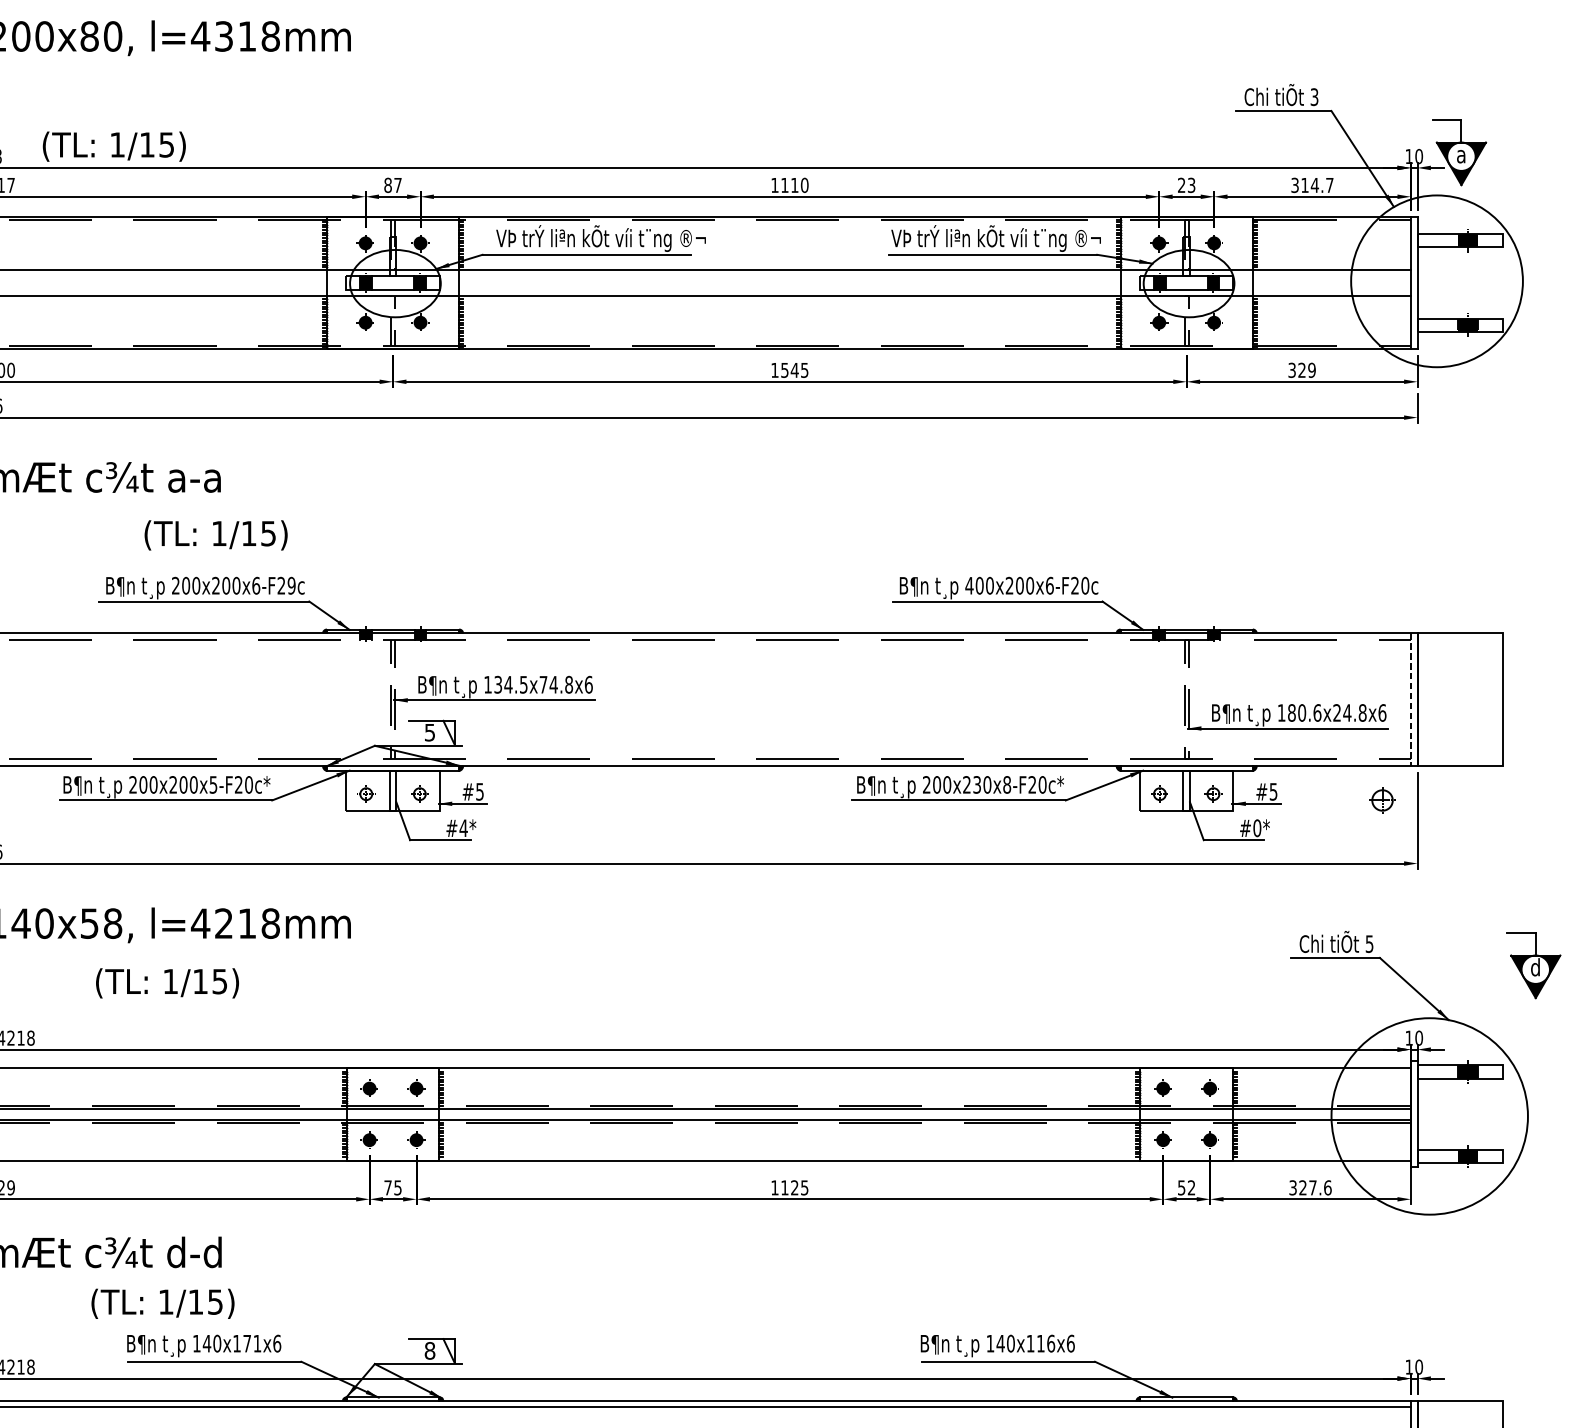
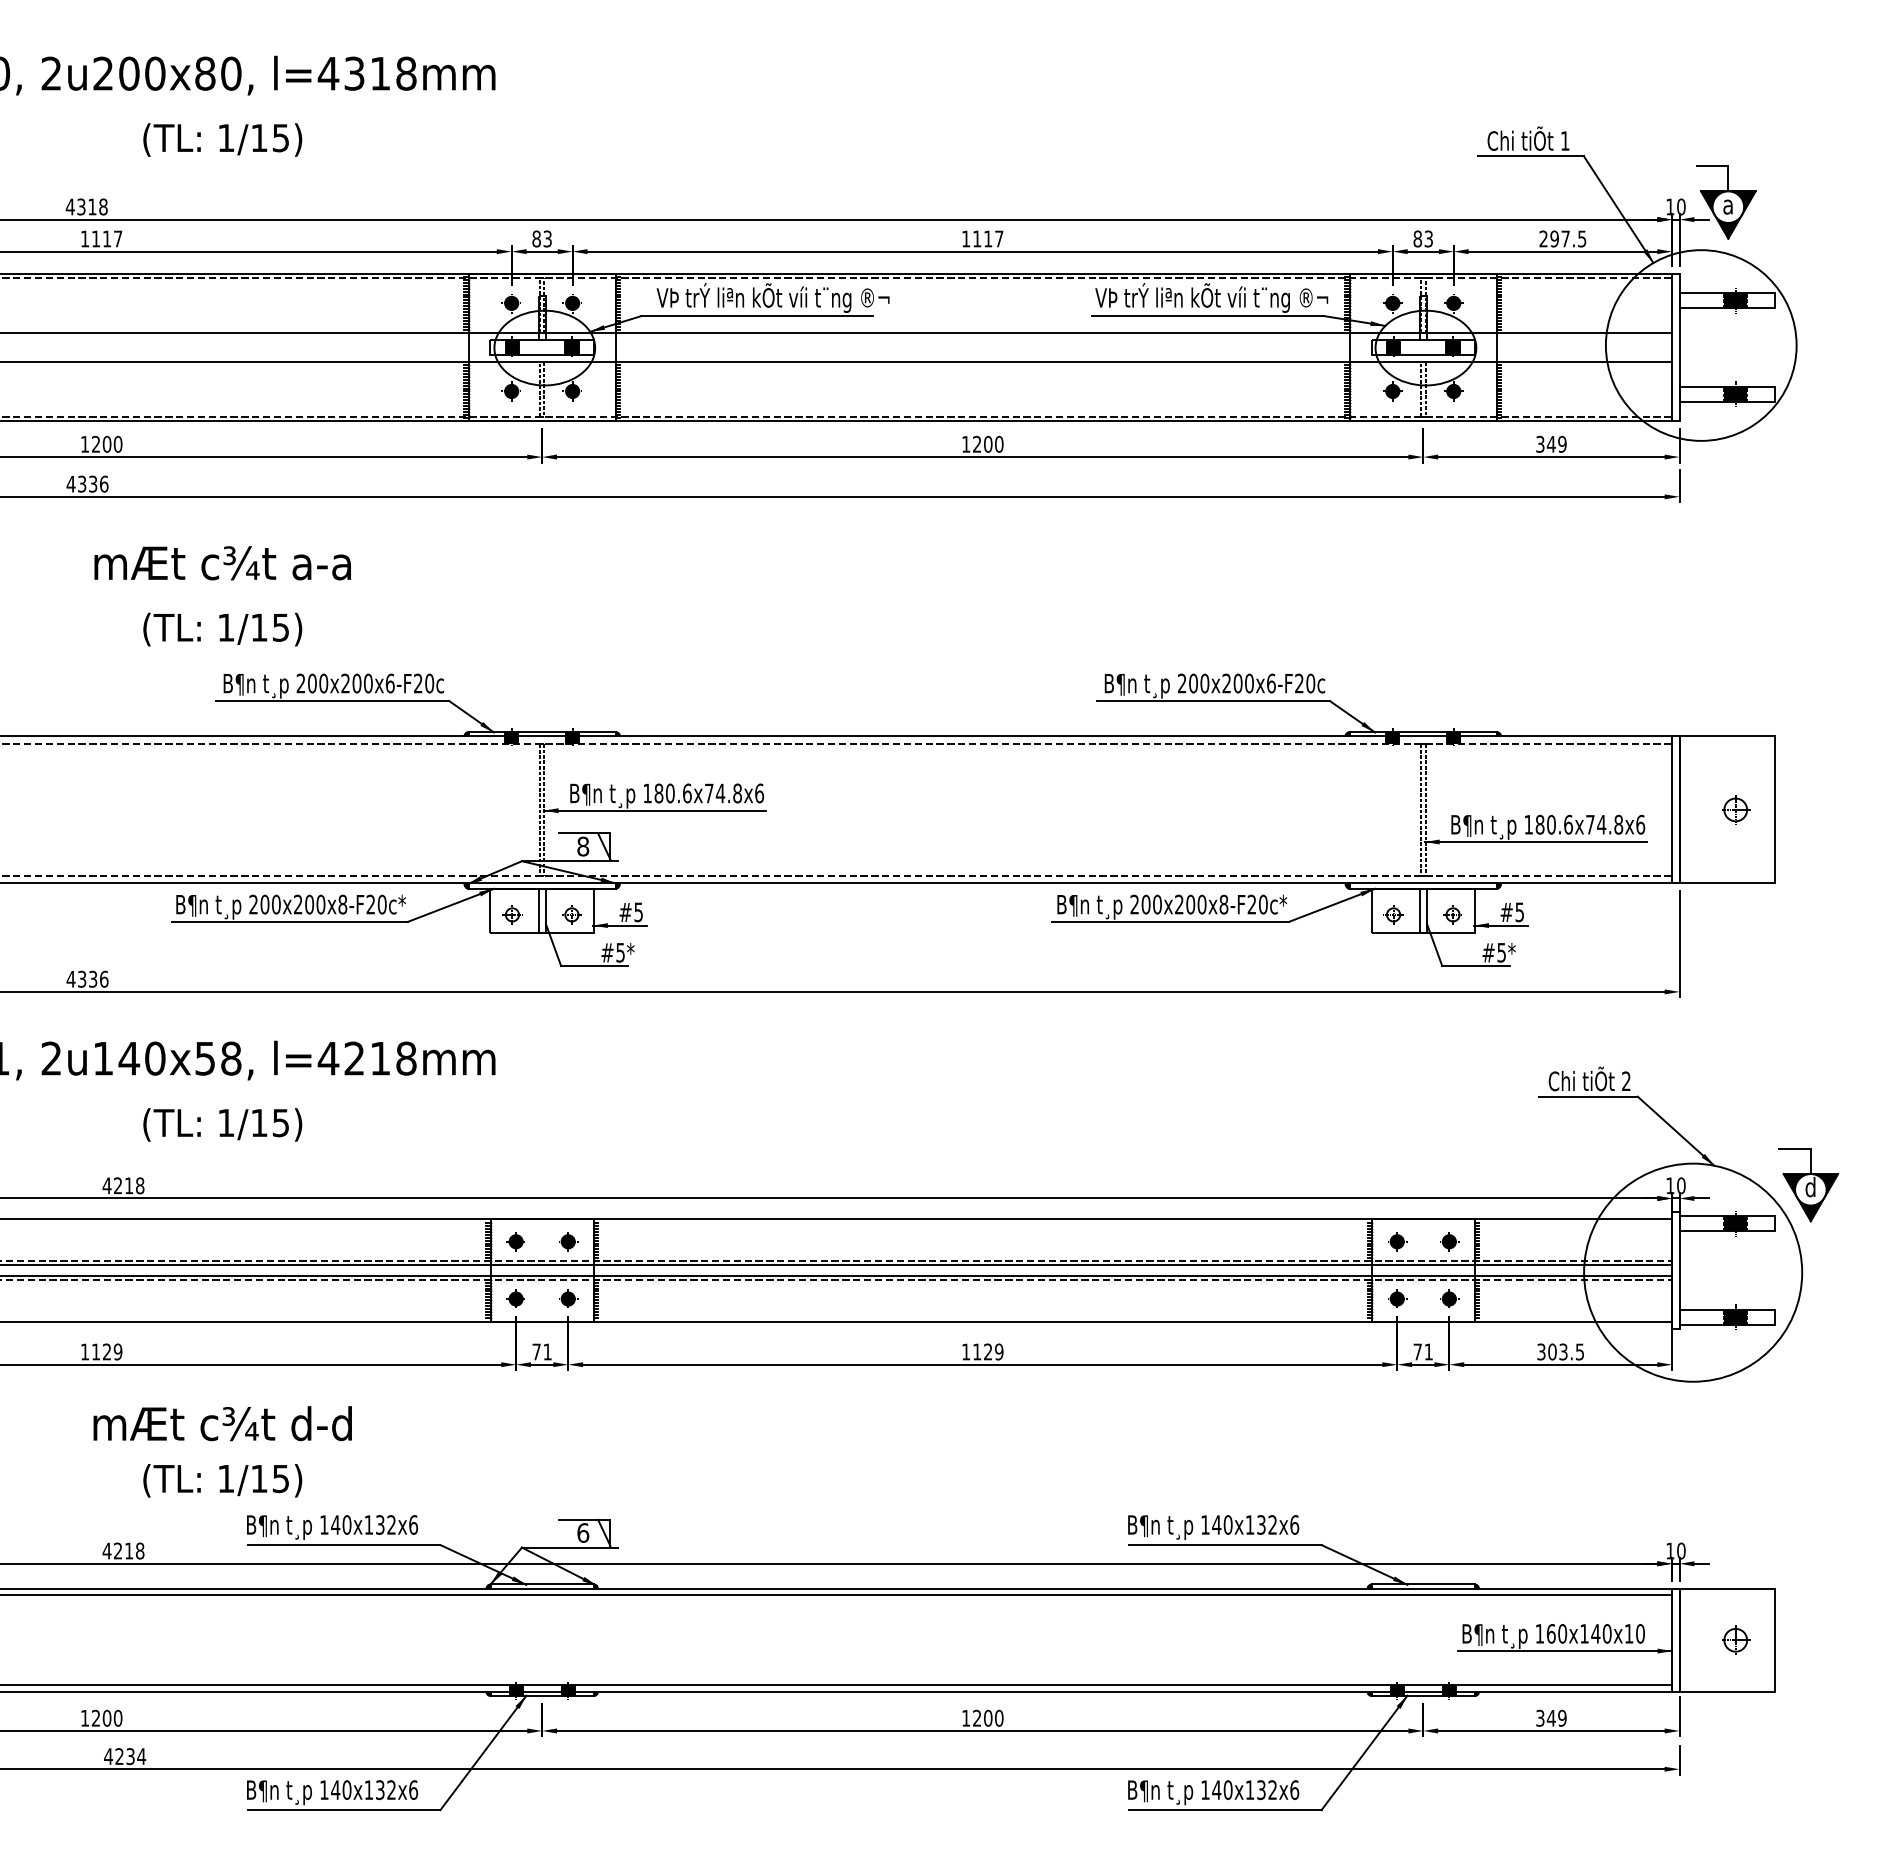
text: (1314, 96) -> (1565, 140), 3 -> 1
text: (114, 146) -> (222, 139), moved
text: (397, 184) -> (547, 238), 87 -> 83
text: (804, 184) -> (999, 238), 1110 -> 1117
text: (1181, 184) -> (1417, 238), 23 -> 83
text: (1312, 184) -> (1562, 238), 314.7 -> 297.5
text: (795, 369) -> (988, 443), 1545 -> 1200
text: (1301, 369) -> (1550, 443), 329 -> 349
text: (215, 535) -> (222, 629), moved
text: (291, 585) -> (429, 683), 200x200x6-F29c -> 200x200x6-F20c
text: (968, 585) -> (1181, 683), 400x200x6-F20c -> 200x200x6-F20c
text: (510, 684) -> (672, 793), 134.5x74.8x6 -> 180.6x74.8x6
line: (1411, 700) -> (1672, 810), dashed -> solid
text: (1337, 712) -> (1590, 824), 180.6x24.8x6 -> 180.6x74.8x6
text: (430, 732) -> (583, 846), 5 -> 8
text: (213, 784) -> (342, 904), 200x200x5-F20c* -> 200x200x8-F20c*
text: (977, 784) -> (1190, 904), 200x230x8-F20c* -> 200x200x8-F20c*
part: (1383, 800) -> (1736, 809), moved
text: (463, 828) -> (620, 952), #4* -> #5*
text: (1257, 828) -> (1501, 952), #0* -> #5*
text: (1369, 944) -> (1626, 1081), 5 -> 2
part: (1533, 965) -> (1808, 1185), moved
text: (167, 982) -> (222, 1124), moved
text: (397, 1187) -> (547, 1351), 75 -> 71
text: (804, 1187) -> (999, 1351), 1125 -> 1129
text: (1185, 1187) -> (1422, 1351), 52 -> 71
text: (1315, 1187) -> (1566, 1351), 327.6 -> 303.5
text: (162, 1303) -> (222, 1480), moved
text: (251, 1343) -> (385, 1524), 140x171x6 -> 140x132x6
text: (1046, 1343) -> (1267, 1524), 140x116x6 -> 140x132x6
text: (430, 1350) -> (583, 1532), 8 -> 6

